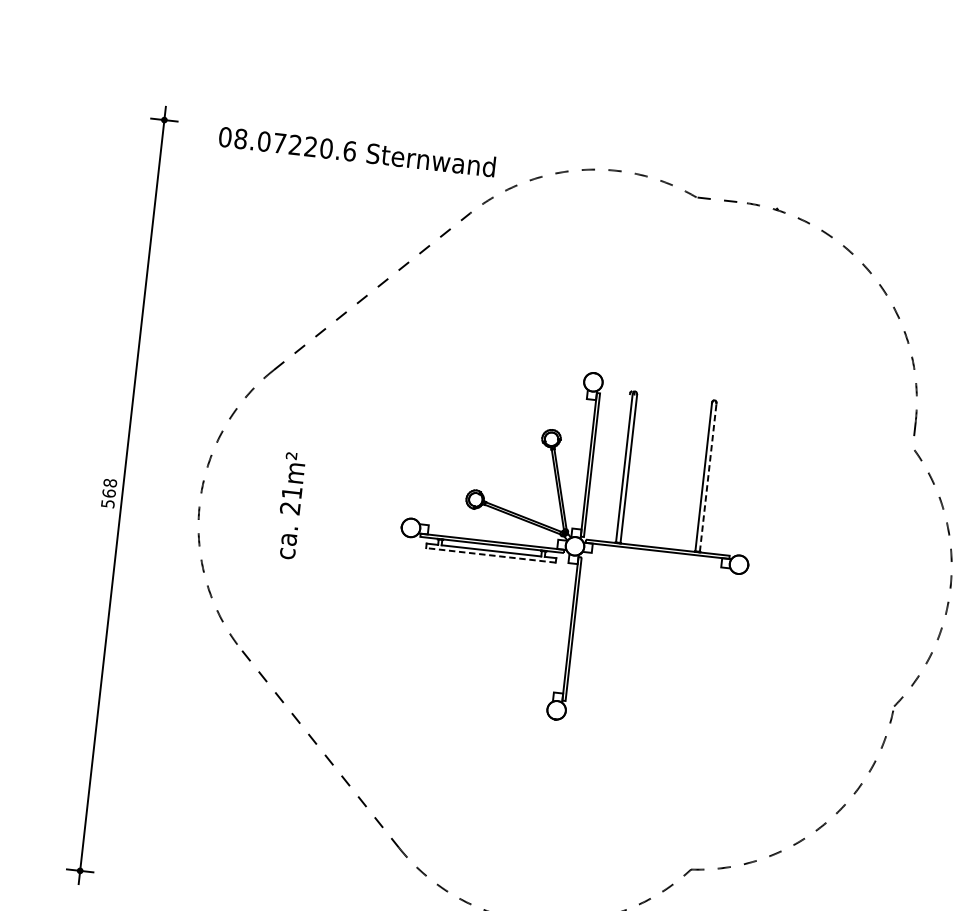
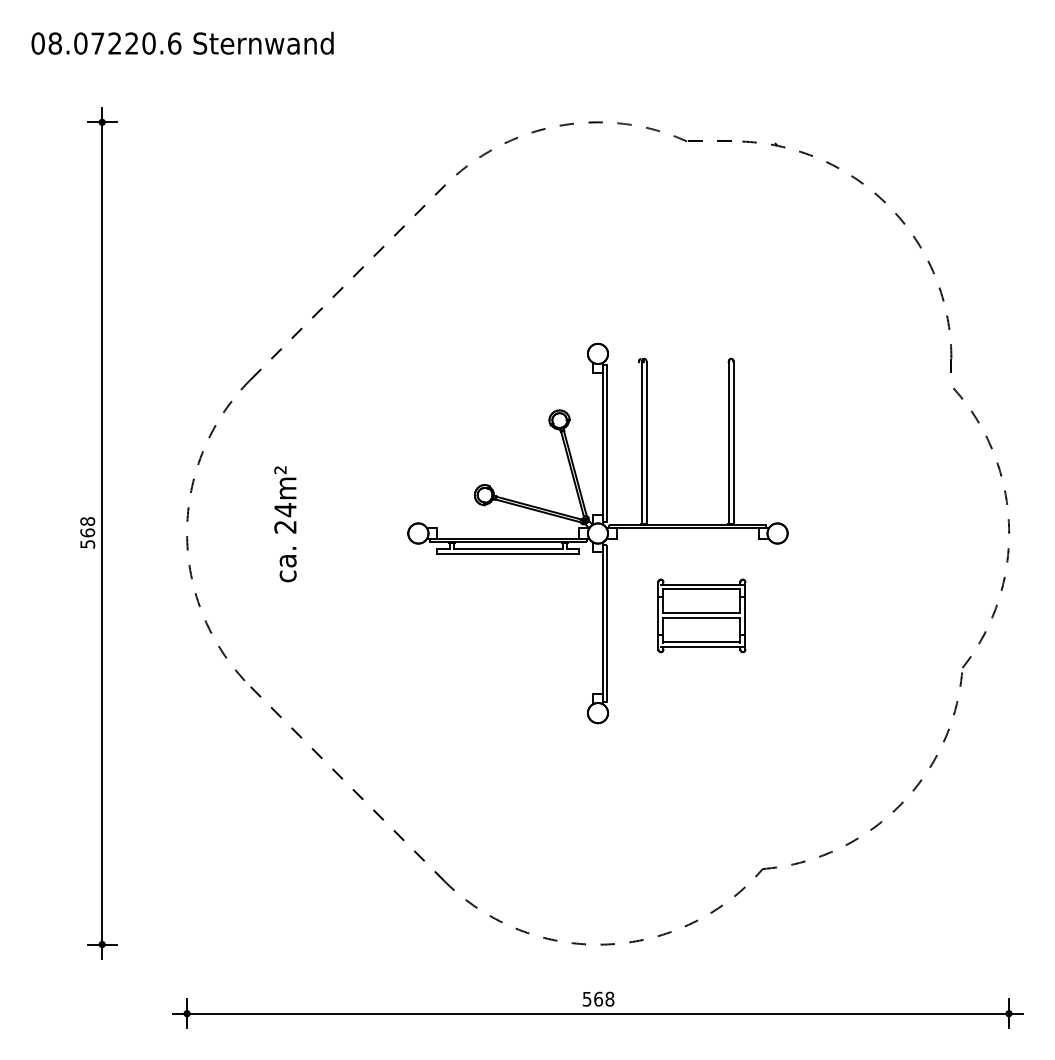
text: (357, 151) -> (182, 42), moved
line: (708, 477) -> (733, 442), dashed -> solid
text: (292, 493) -> (285, 510), 21m² -> 24m²
line: (491, 555) -> (508, 553), dashed -> solid
part: (661, 631) -> (701, 615), added

